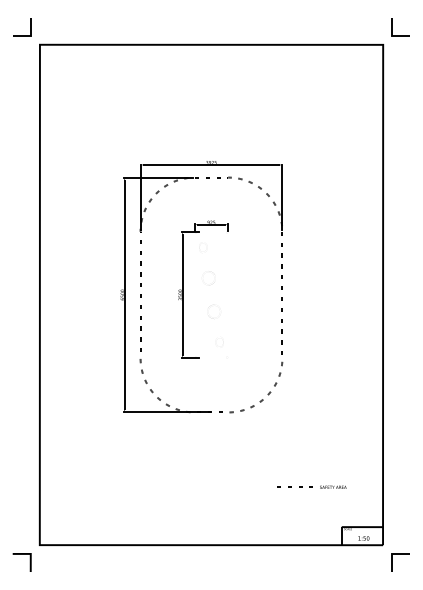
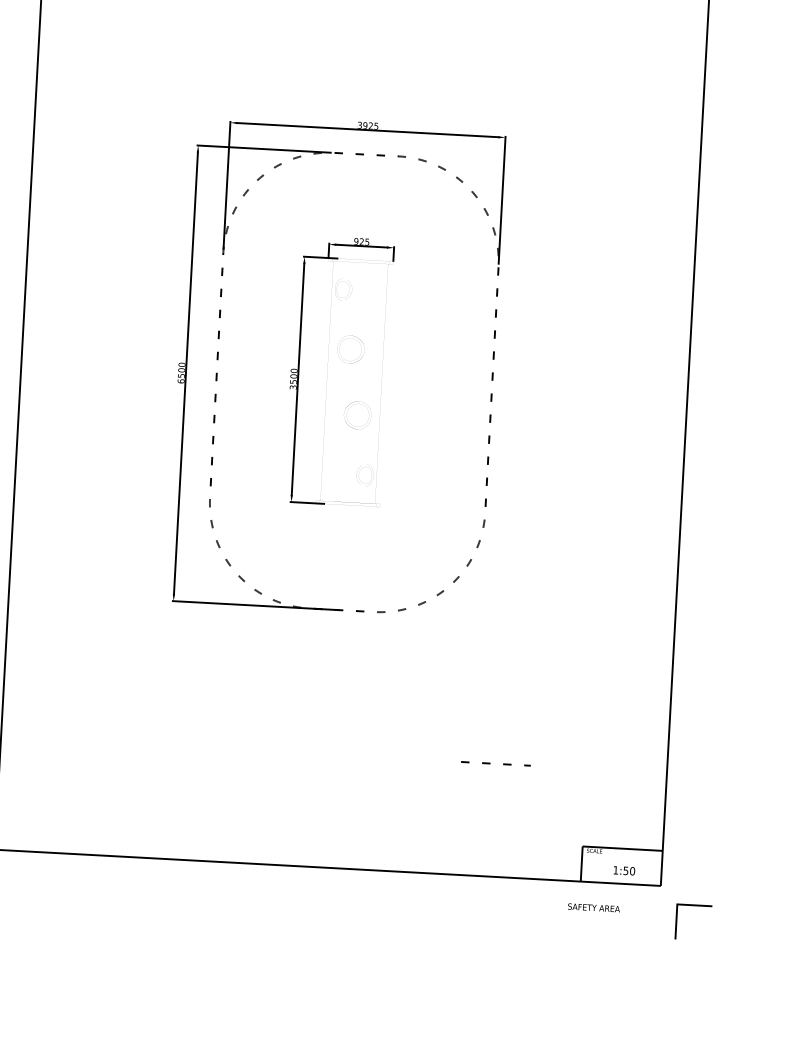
text: (333, 486) -> (594, 906), moved

